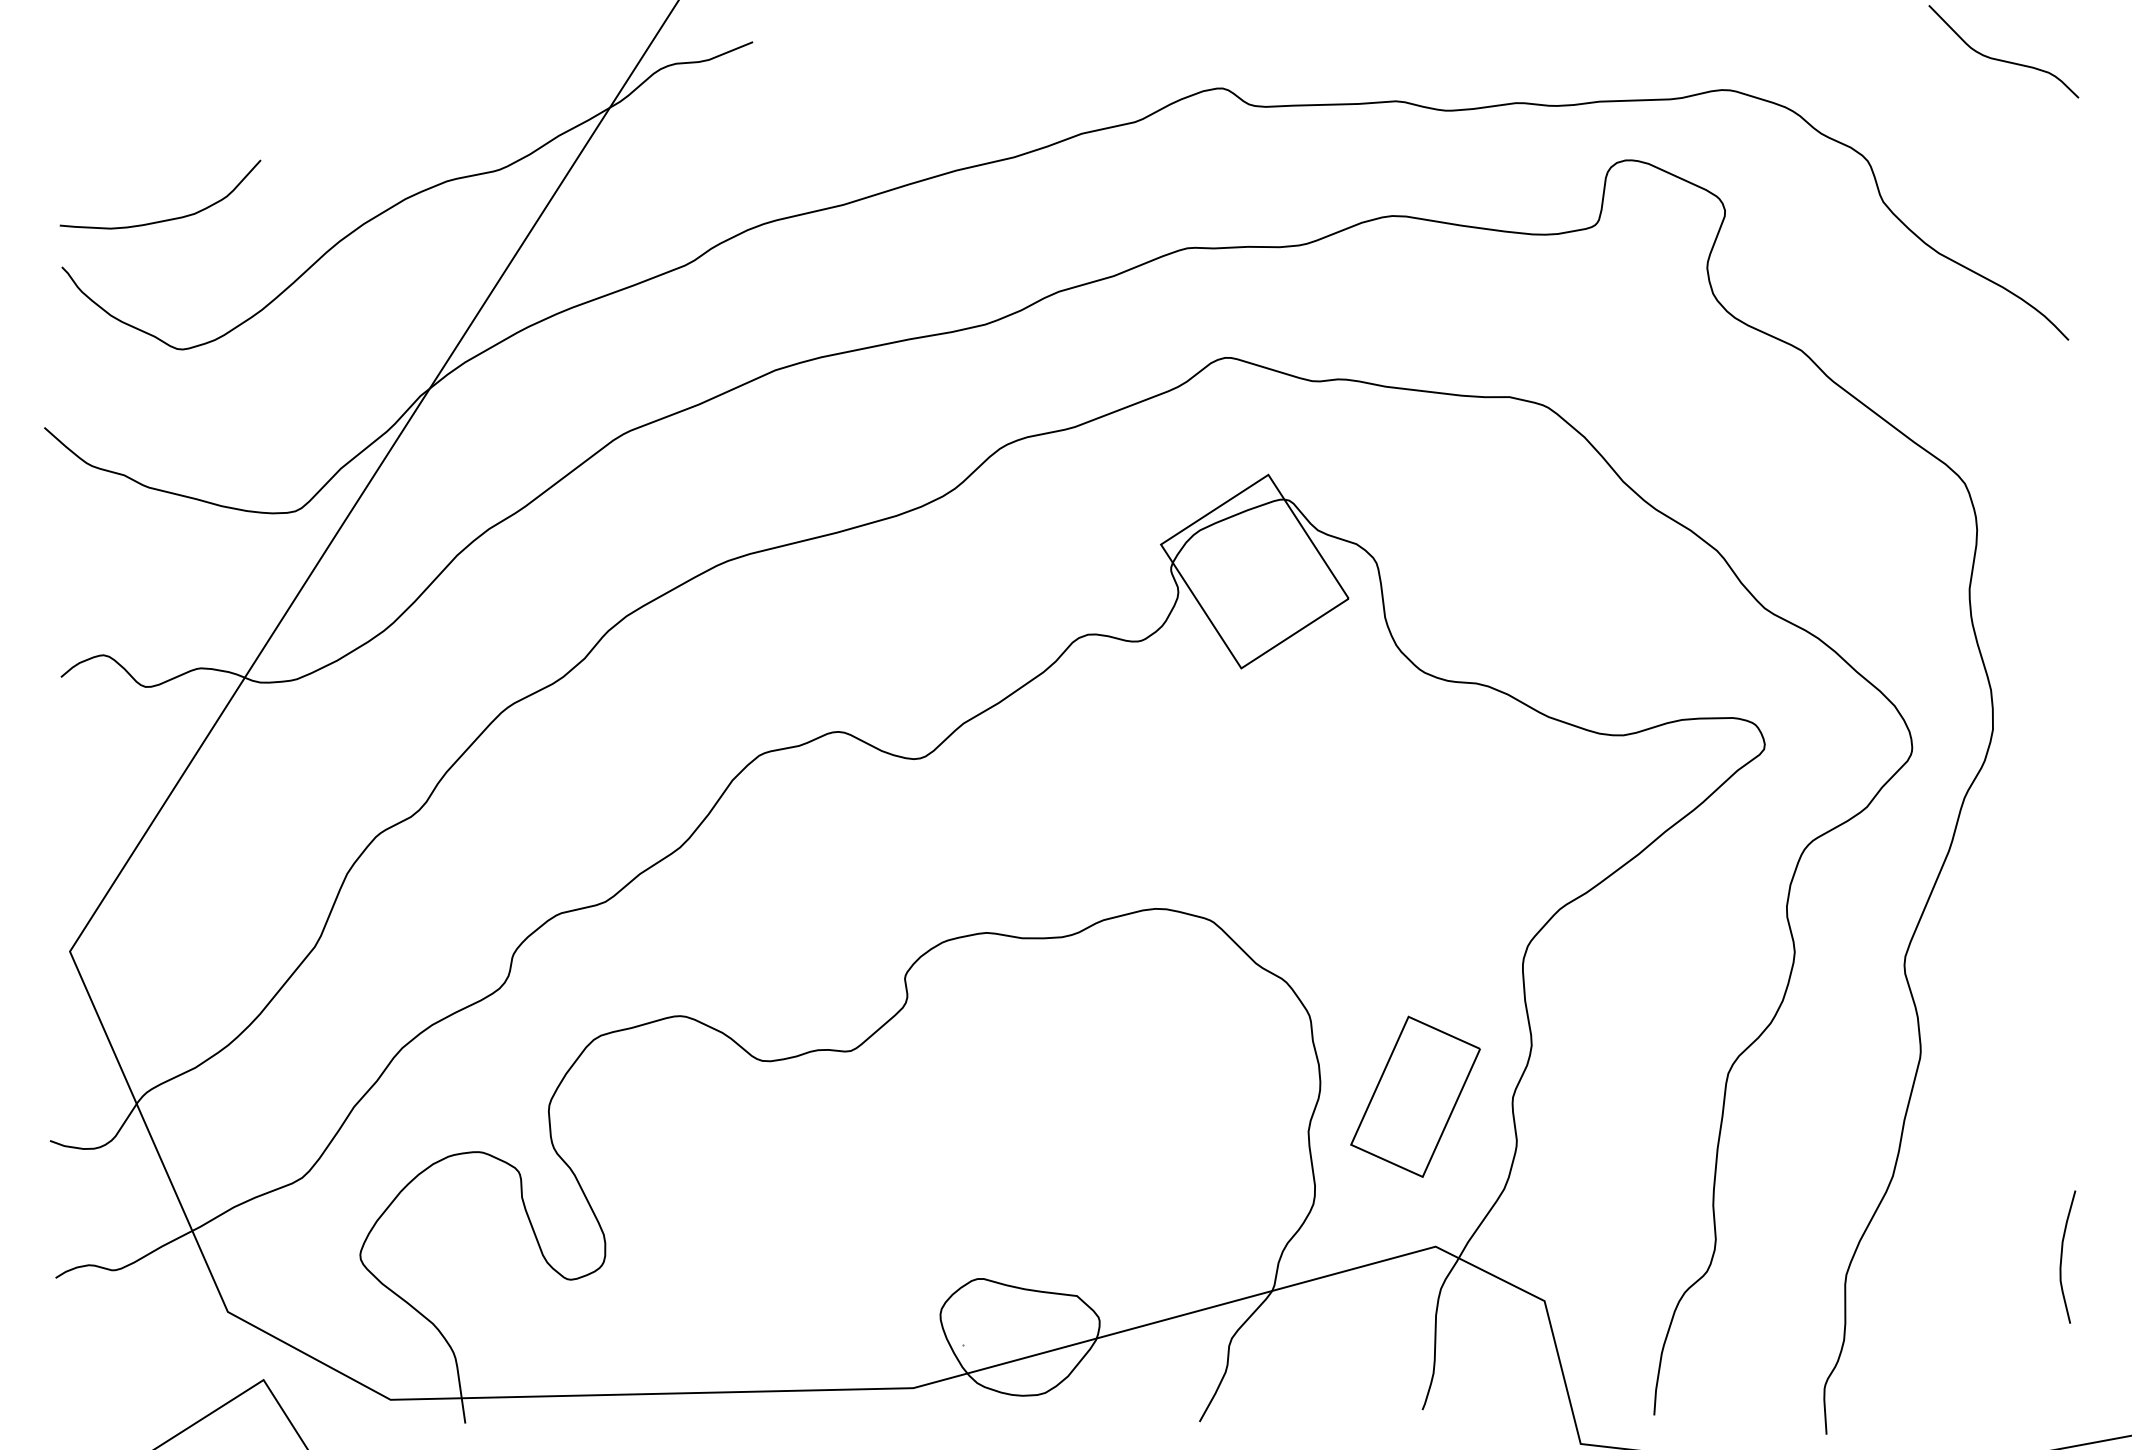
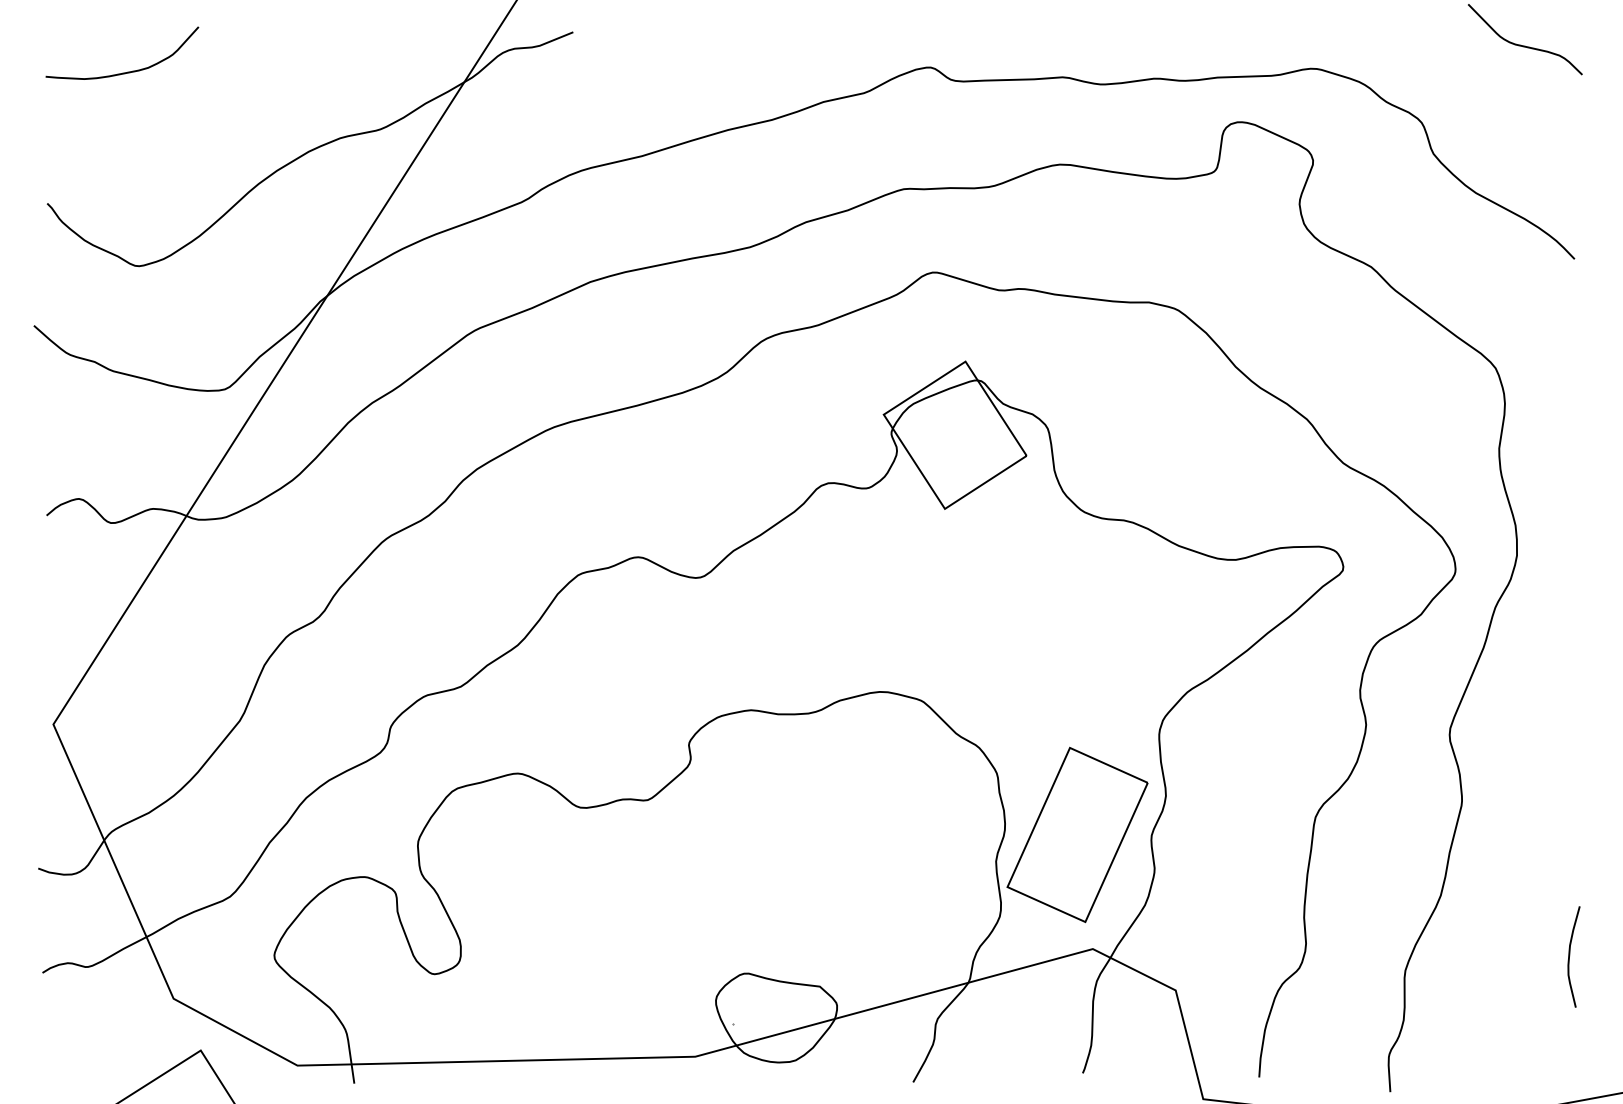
curve: (165, 219) -> (126, 72), moved
part: (1415, 1096) -> (1077, 834), size x1.43

